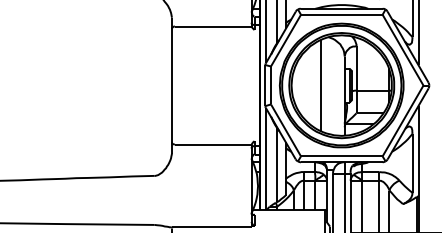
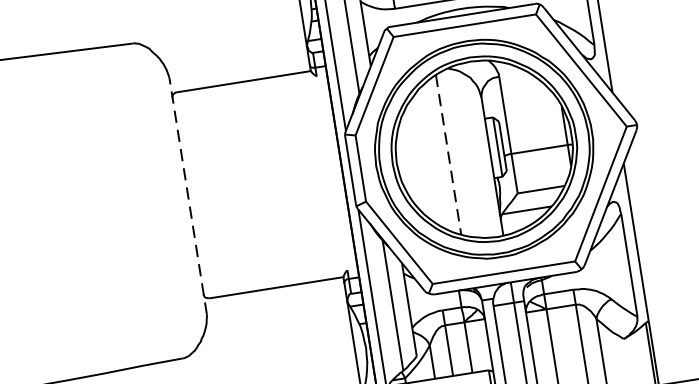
line: (171, 85) -> (187, 196), solid -> dashed
line: (321, 85) -> (448, 154), solid -> dashed

